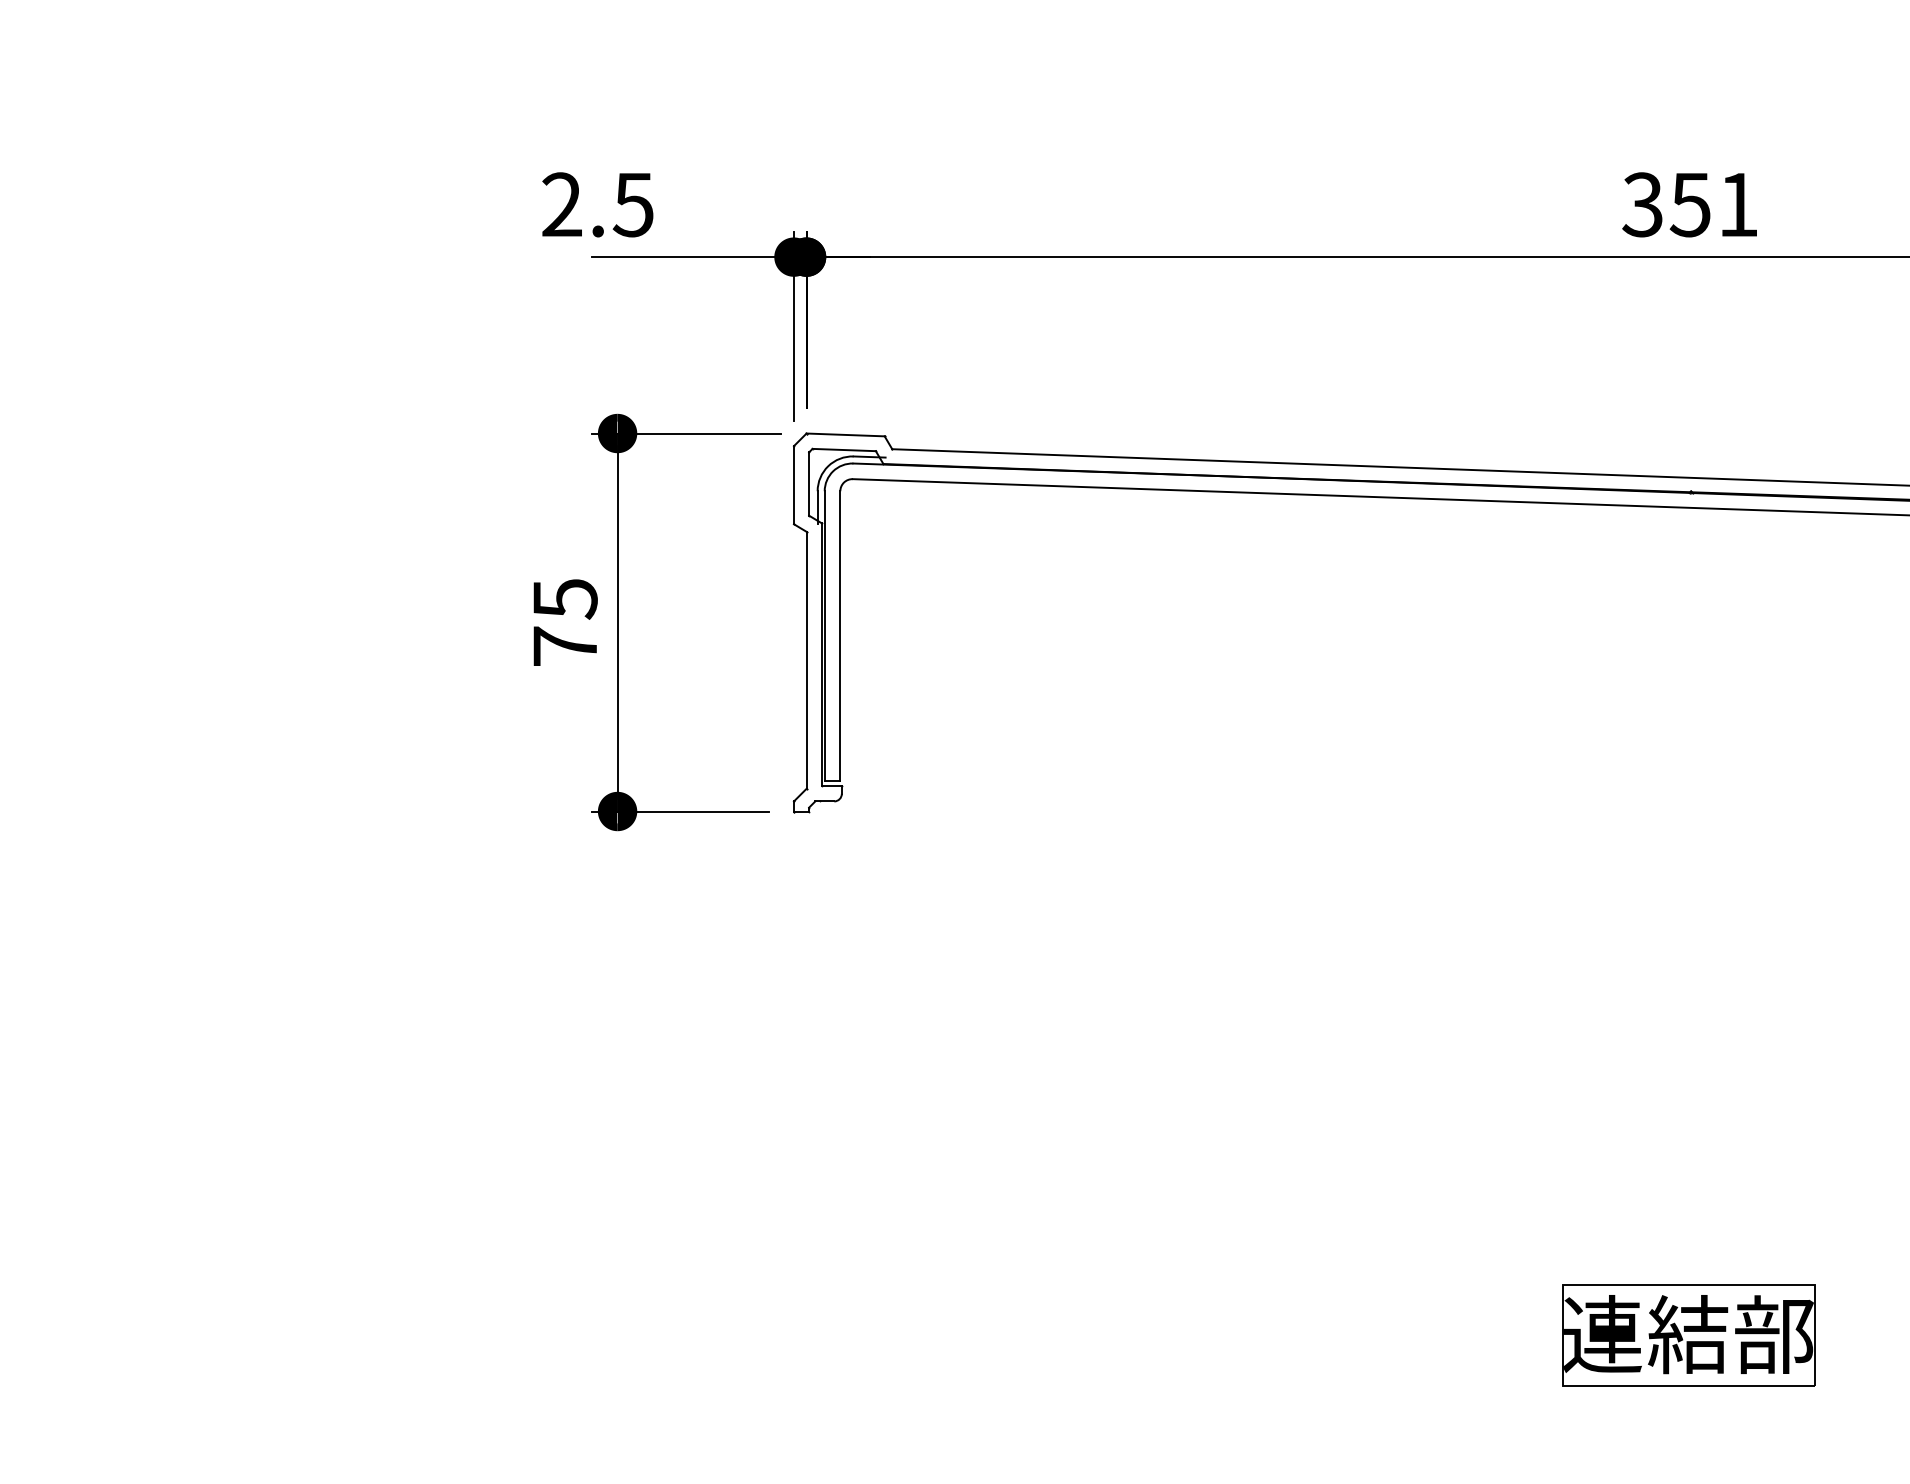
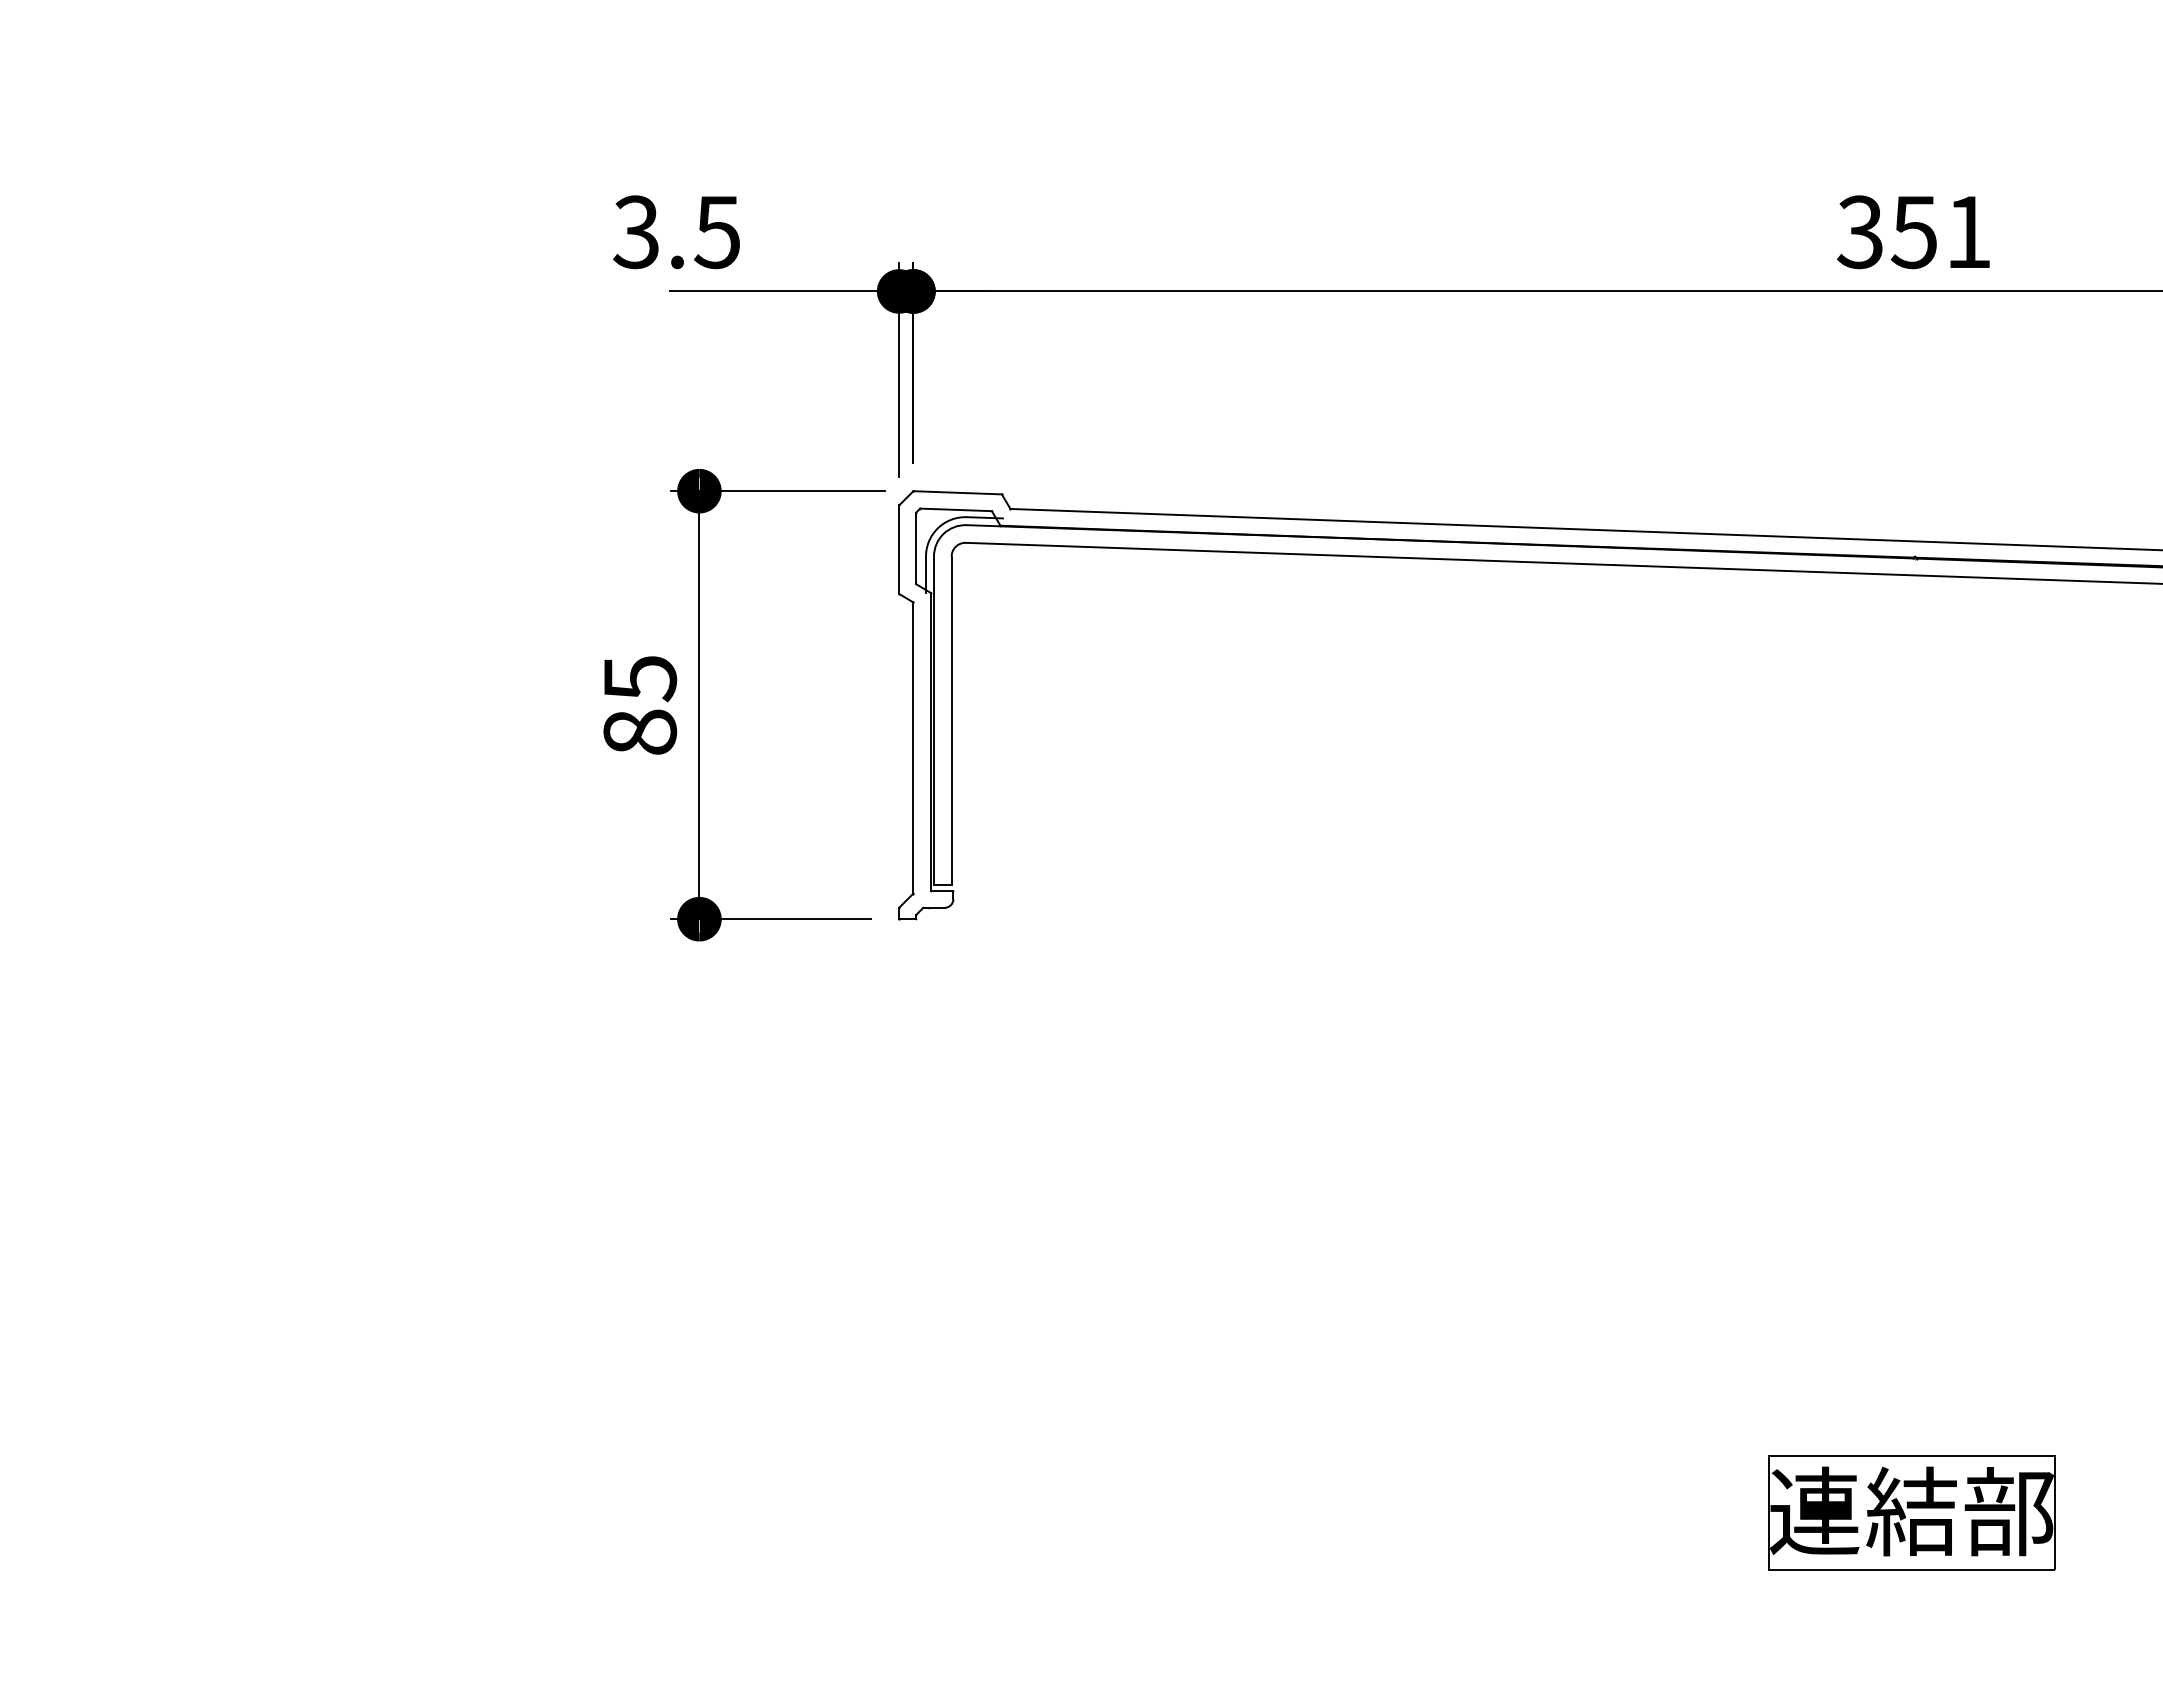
text: (562, 205) -> (636, 232), 2.5 -> 3.5
text: (565, 645) -> (640, 731), 75 -> 85

